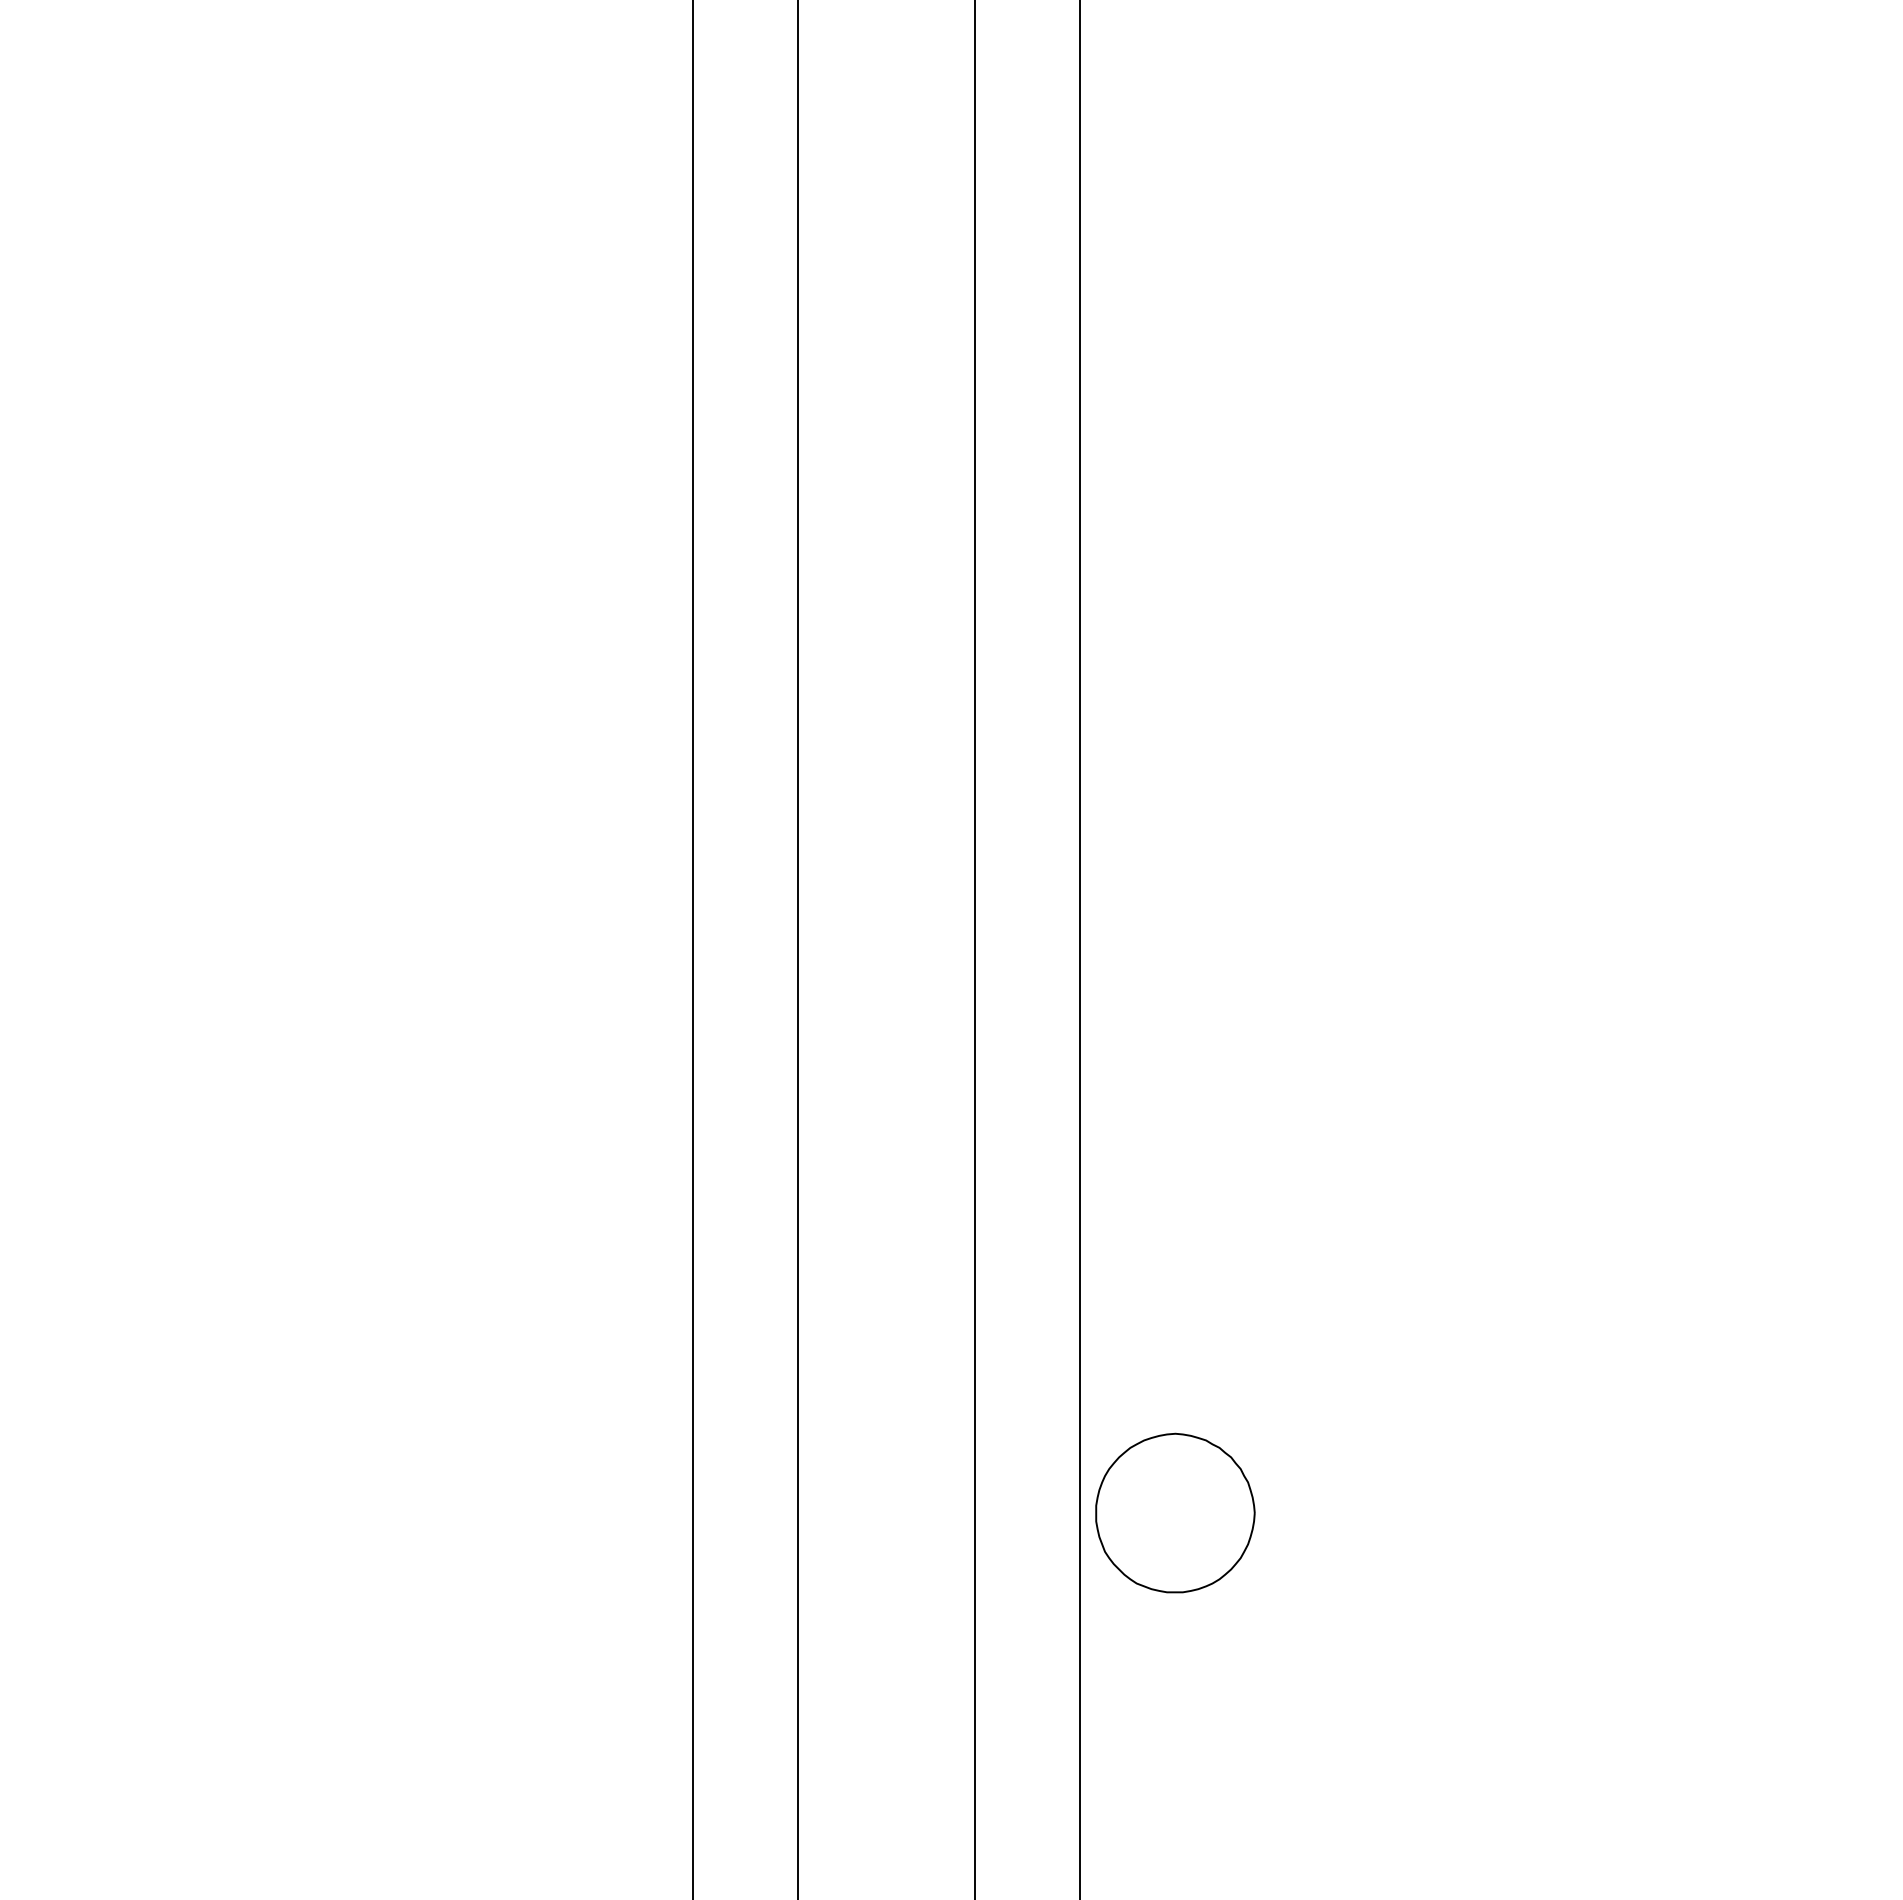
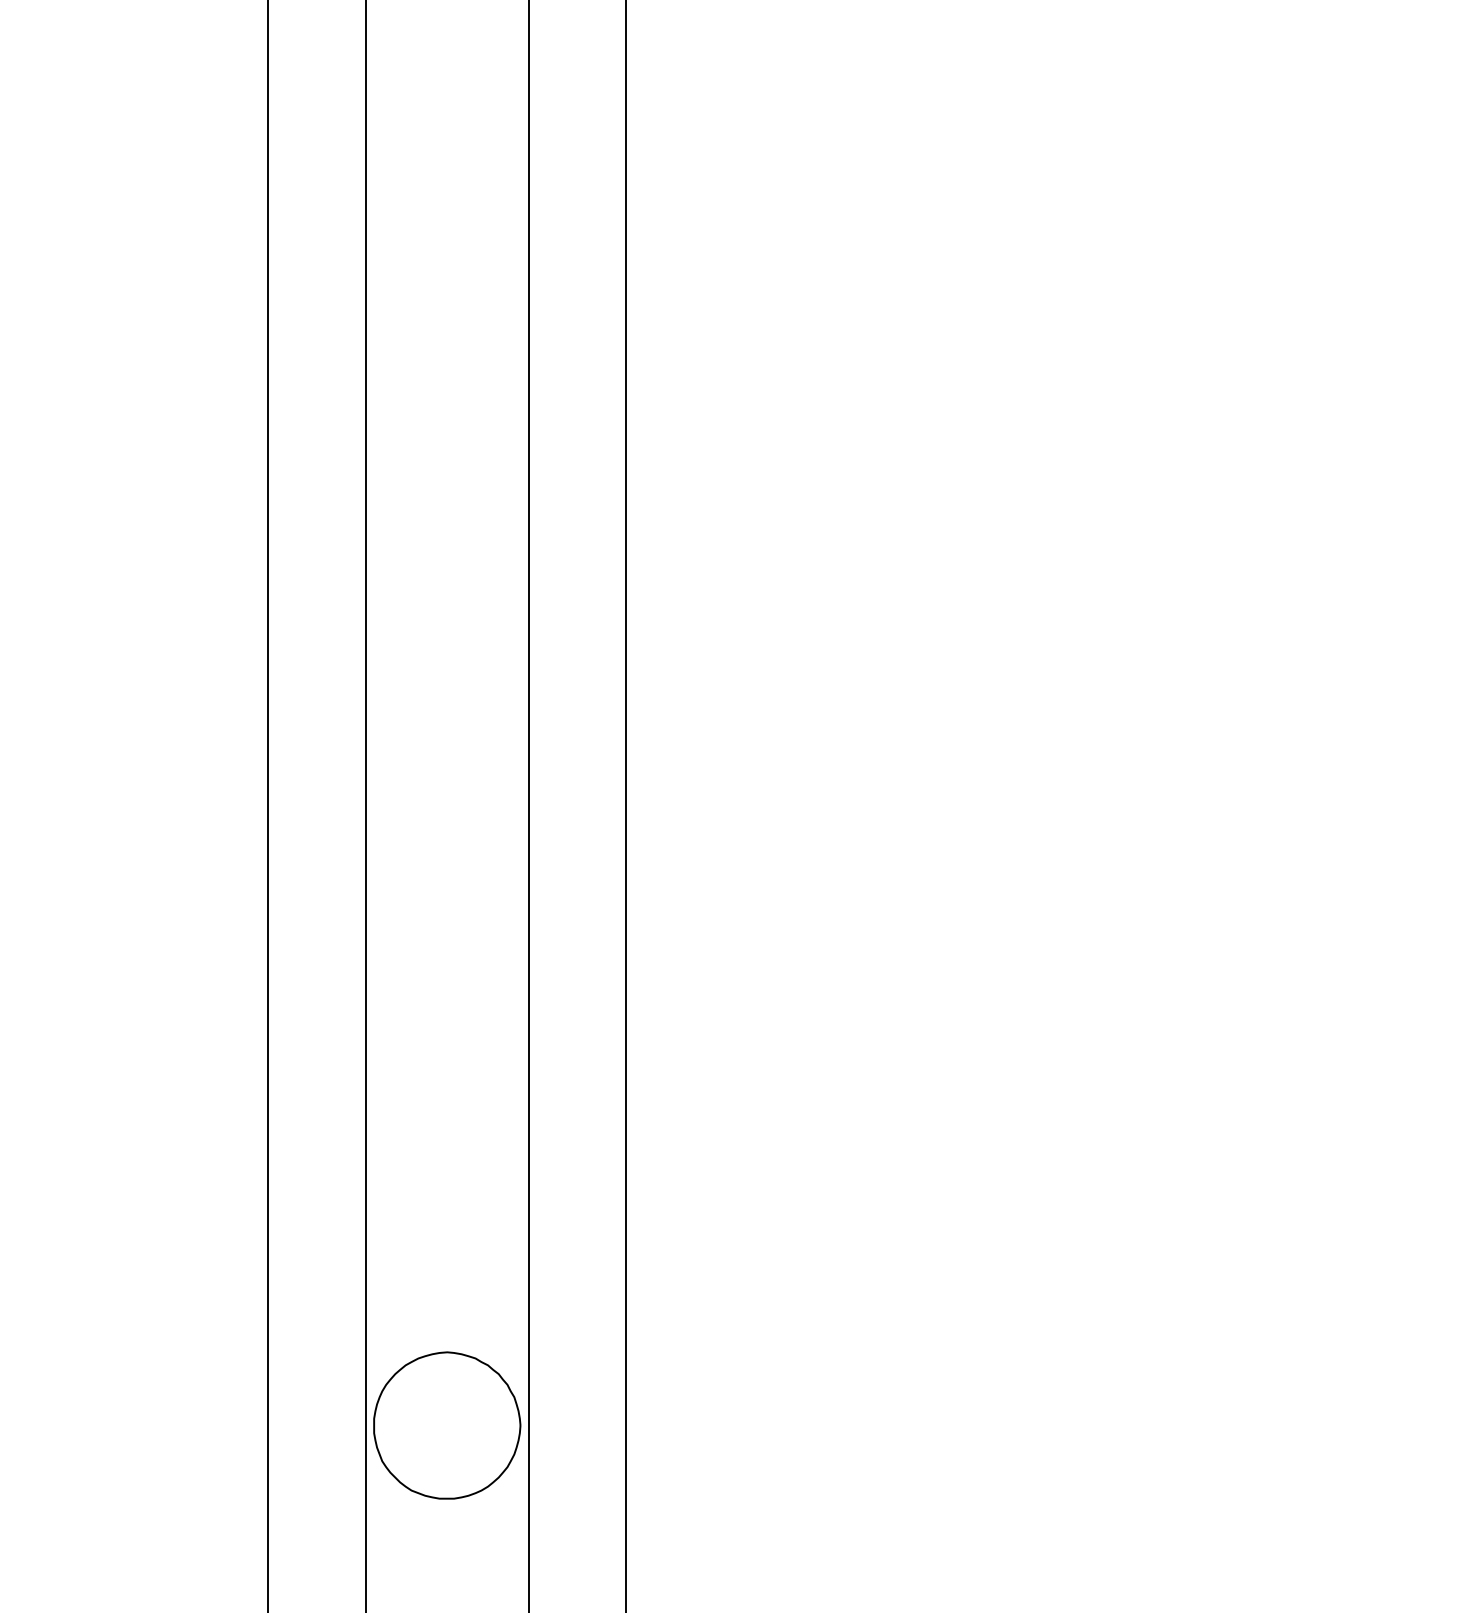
part: (1175, 1512) -> (447, 1424), moved

